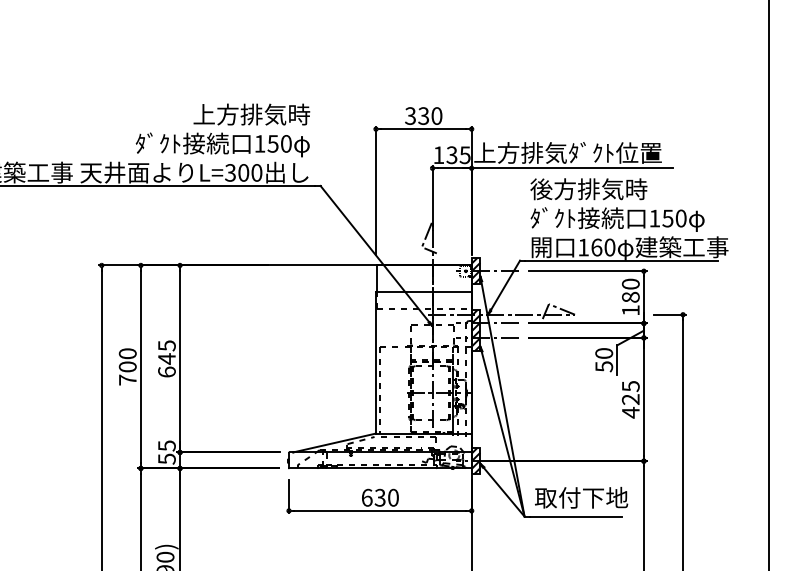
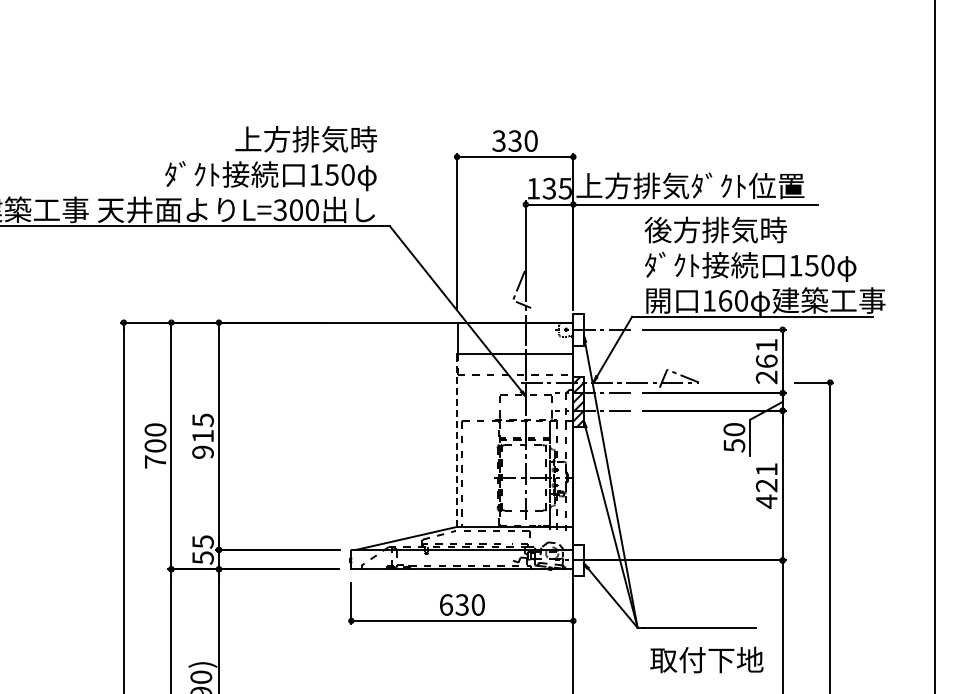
hatch: (475, 271) -> (578, 329), removed
text: (630, 297) -> (766, 361), 180 -> 261
line: (376, 362) -> (457, 440), solid -> dashed
text: (166, 364) -> (202, 443), 645 -> 915
text: (630, 386) -> (766, 469), 425 -> 421
hatch: (475, 461) -> (578, 560), removed
text: (581, 497) -> (706, 659), moved

